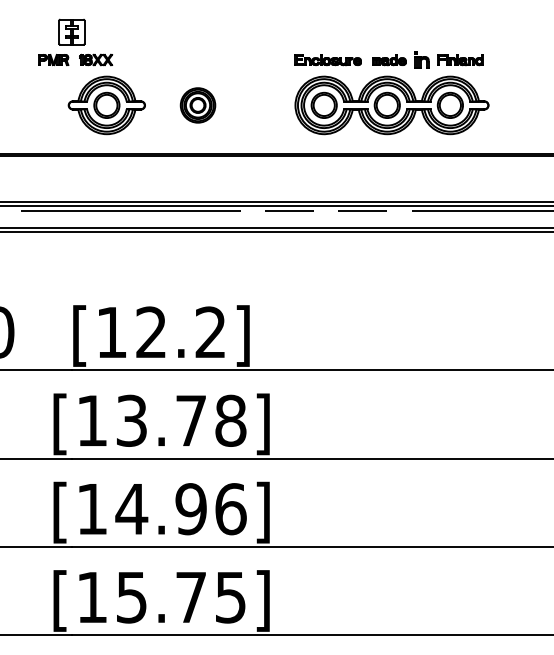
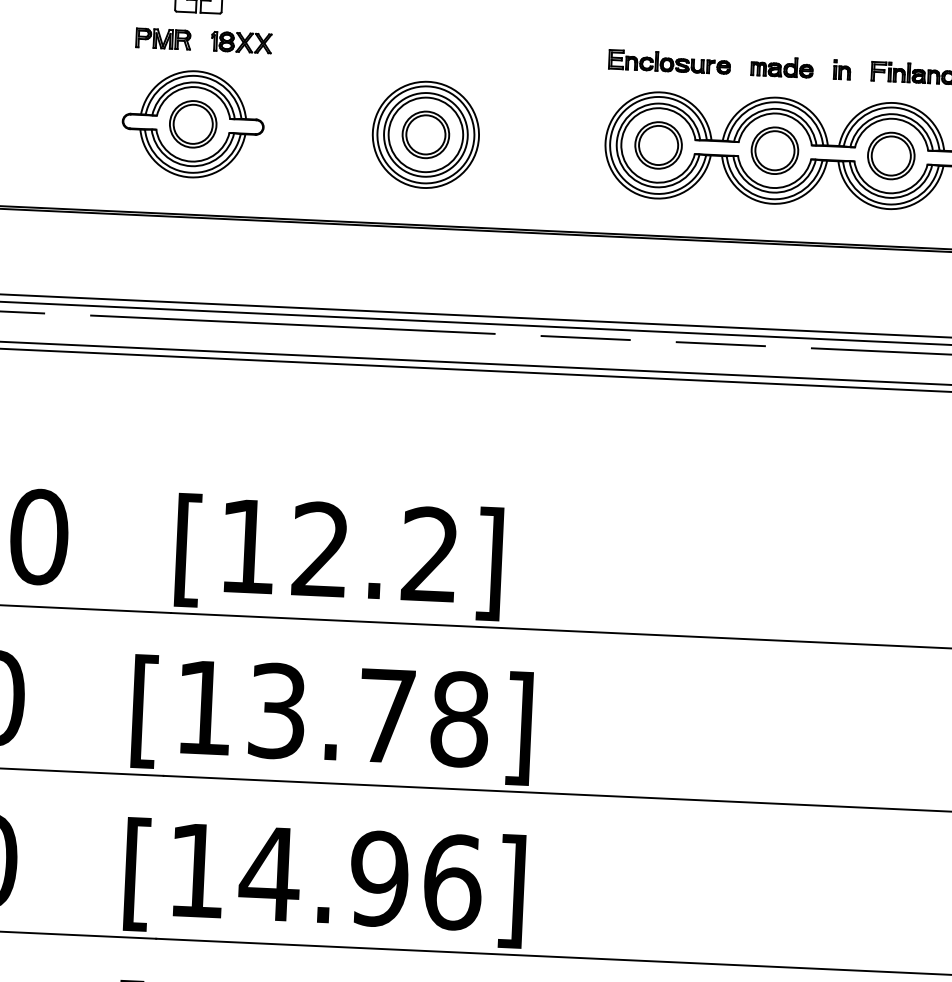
part: (421, 59) -> (841, 68), size x0.62
part: (106, 105) -> (192, 124), moved
part: (197, 105) -> (424, 134), size x1.67

